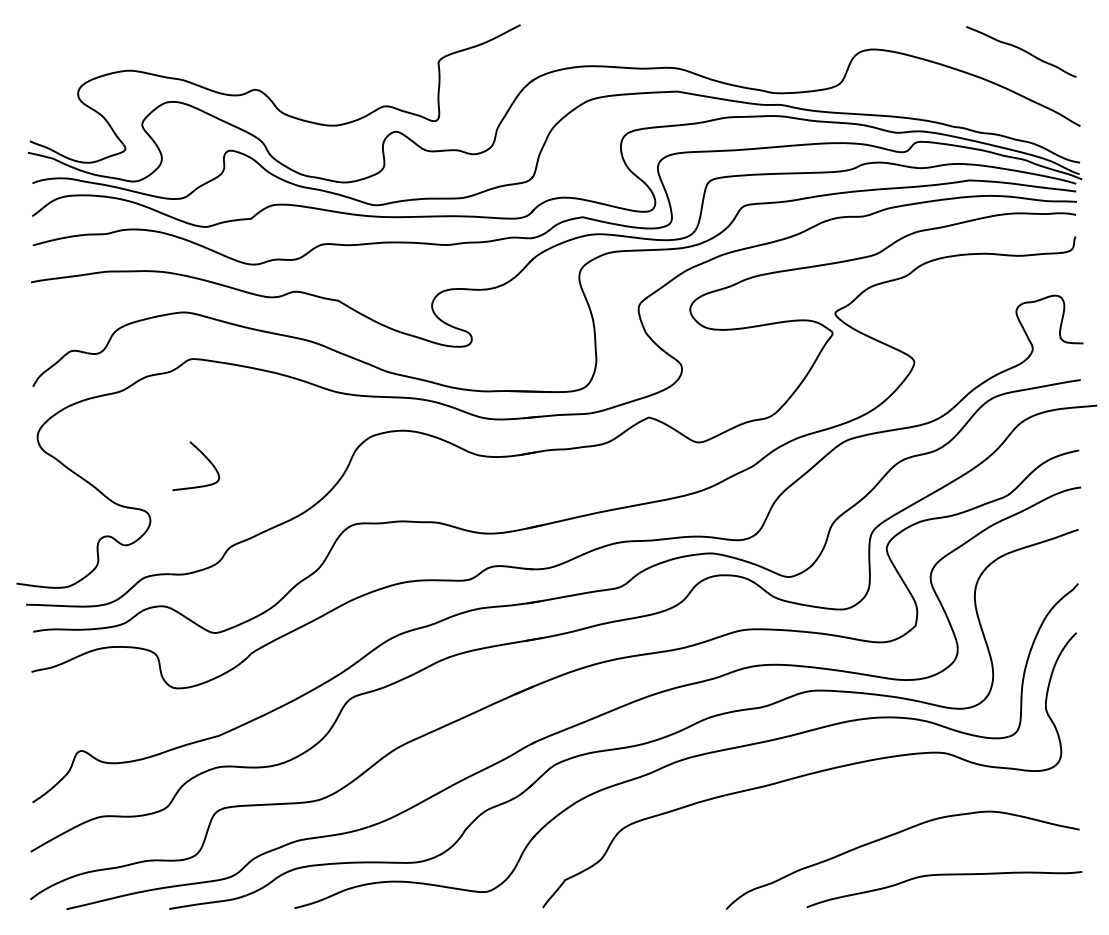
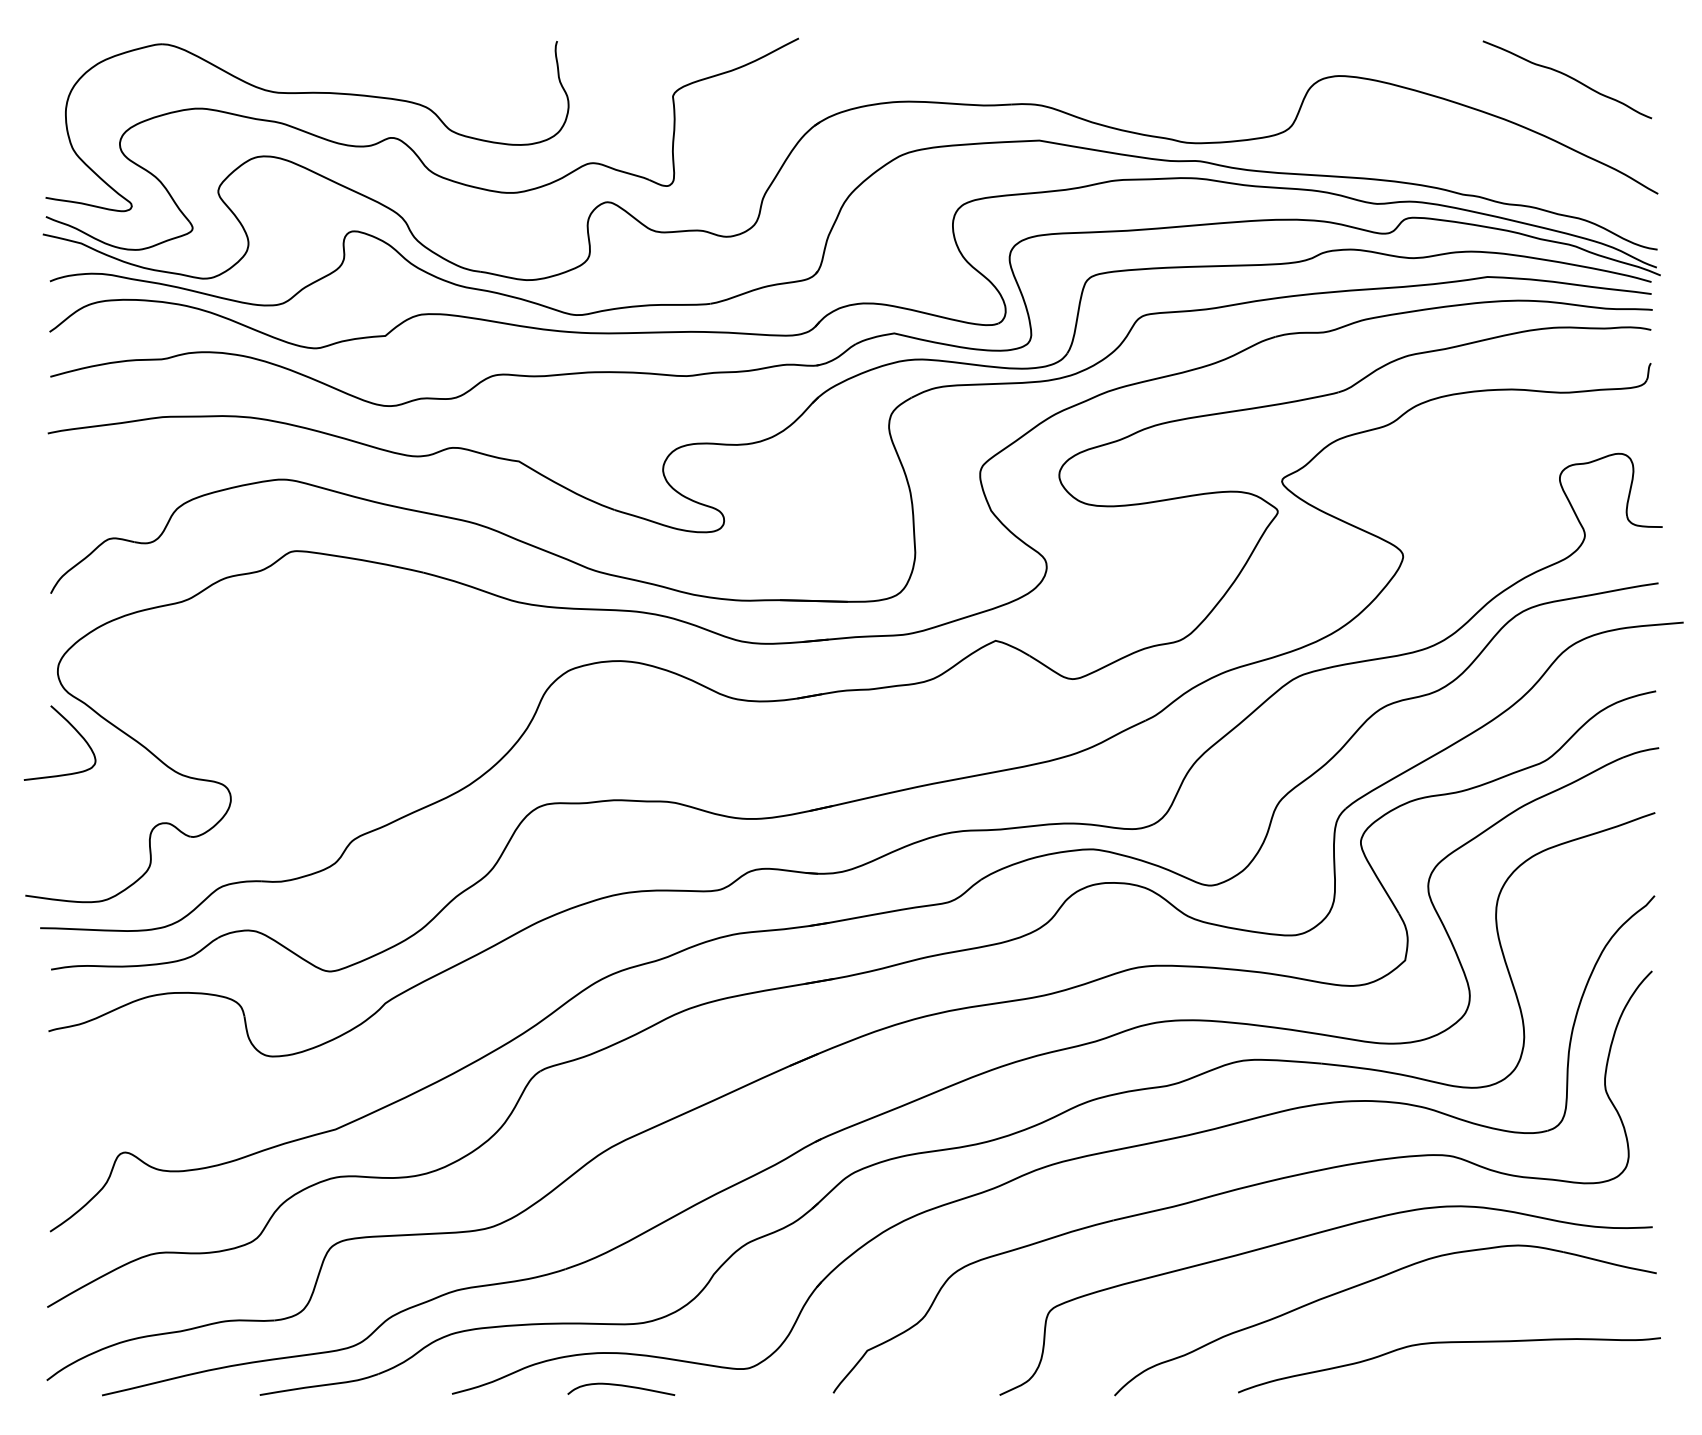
part: (200, 61) -> (307, 94), added
curve: (206, 459) -> (76, 732), moved
curve: (852, 806) -> (1308, 1237), added
curve: (404, 903) -> (620, 1386), added

